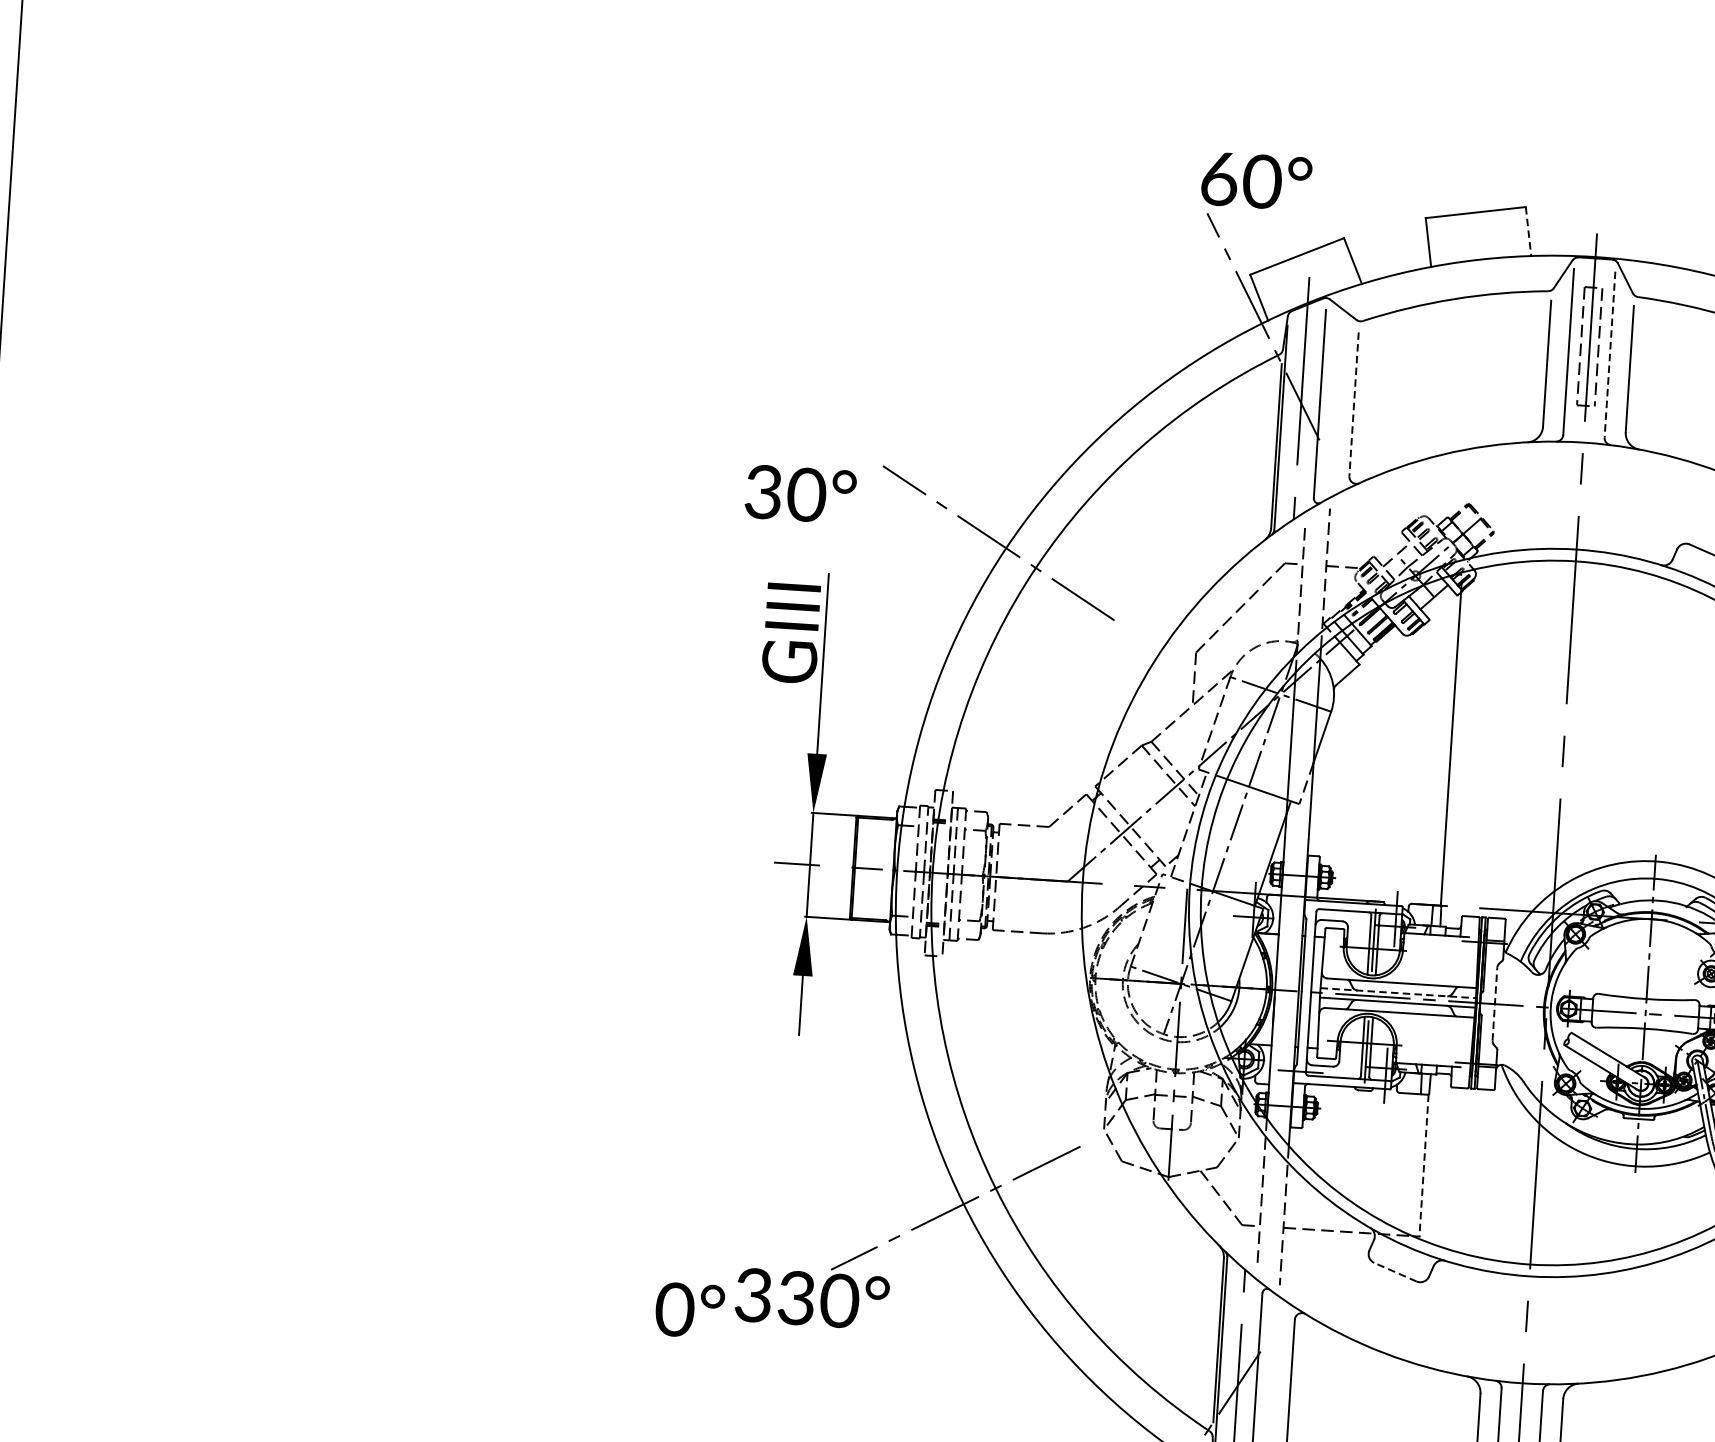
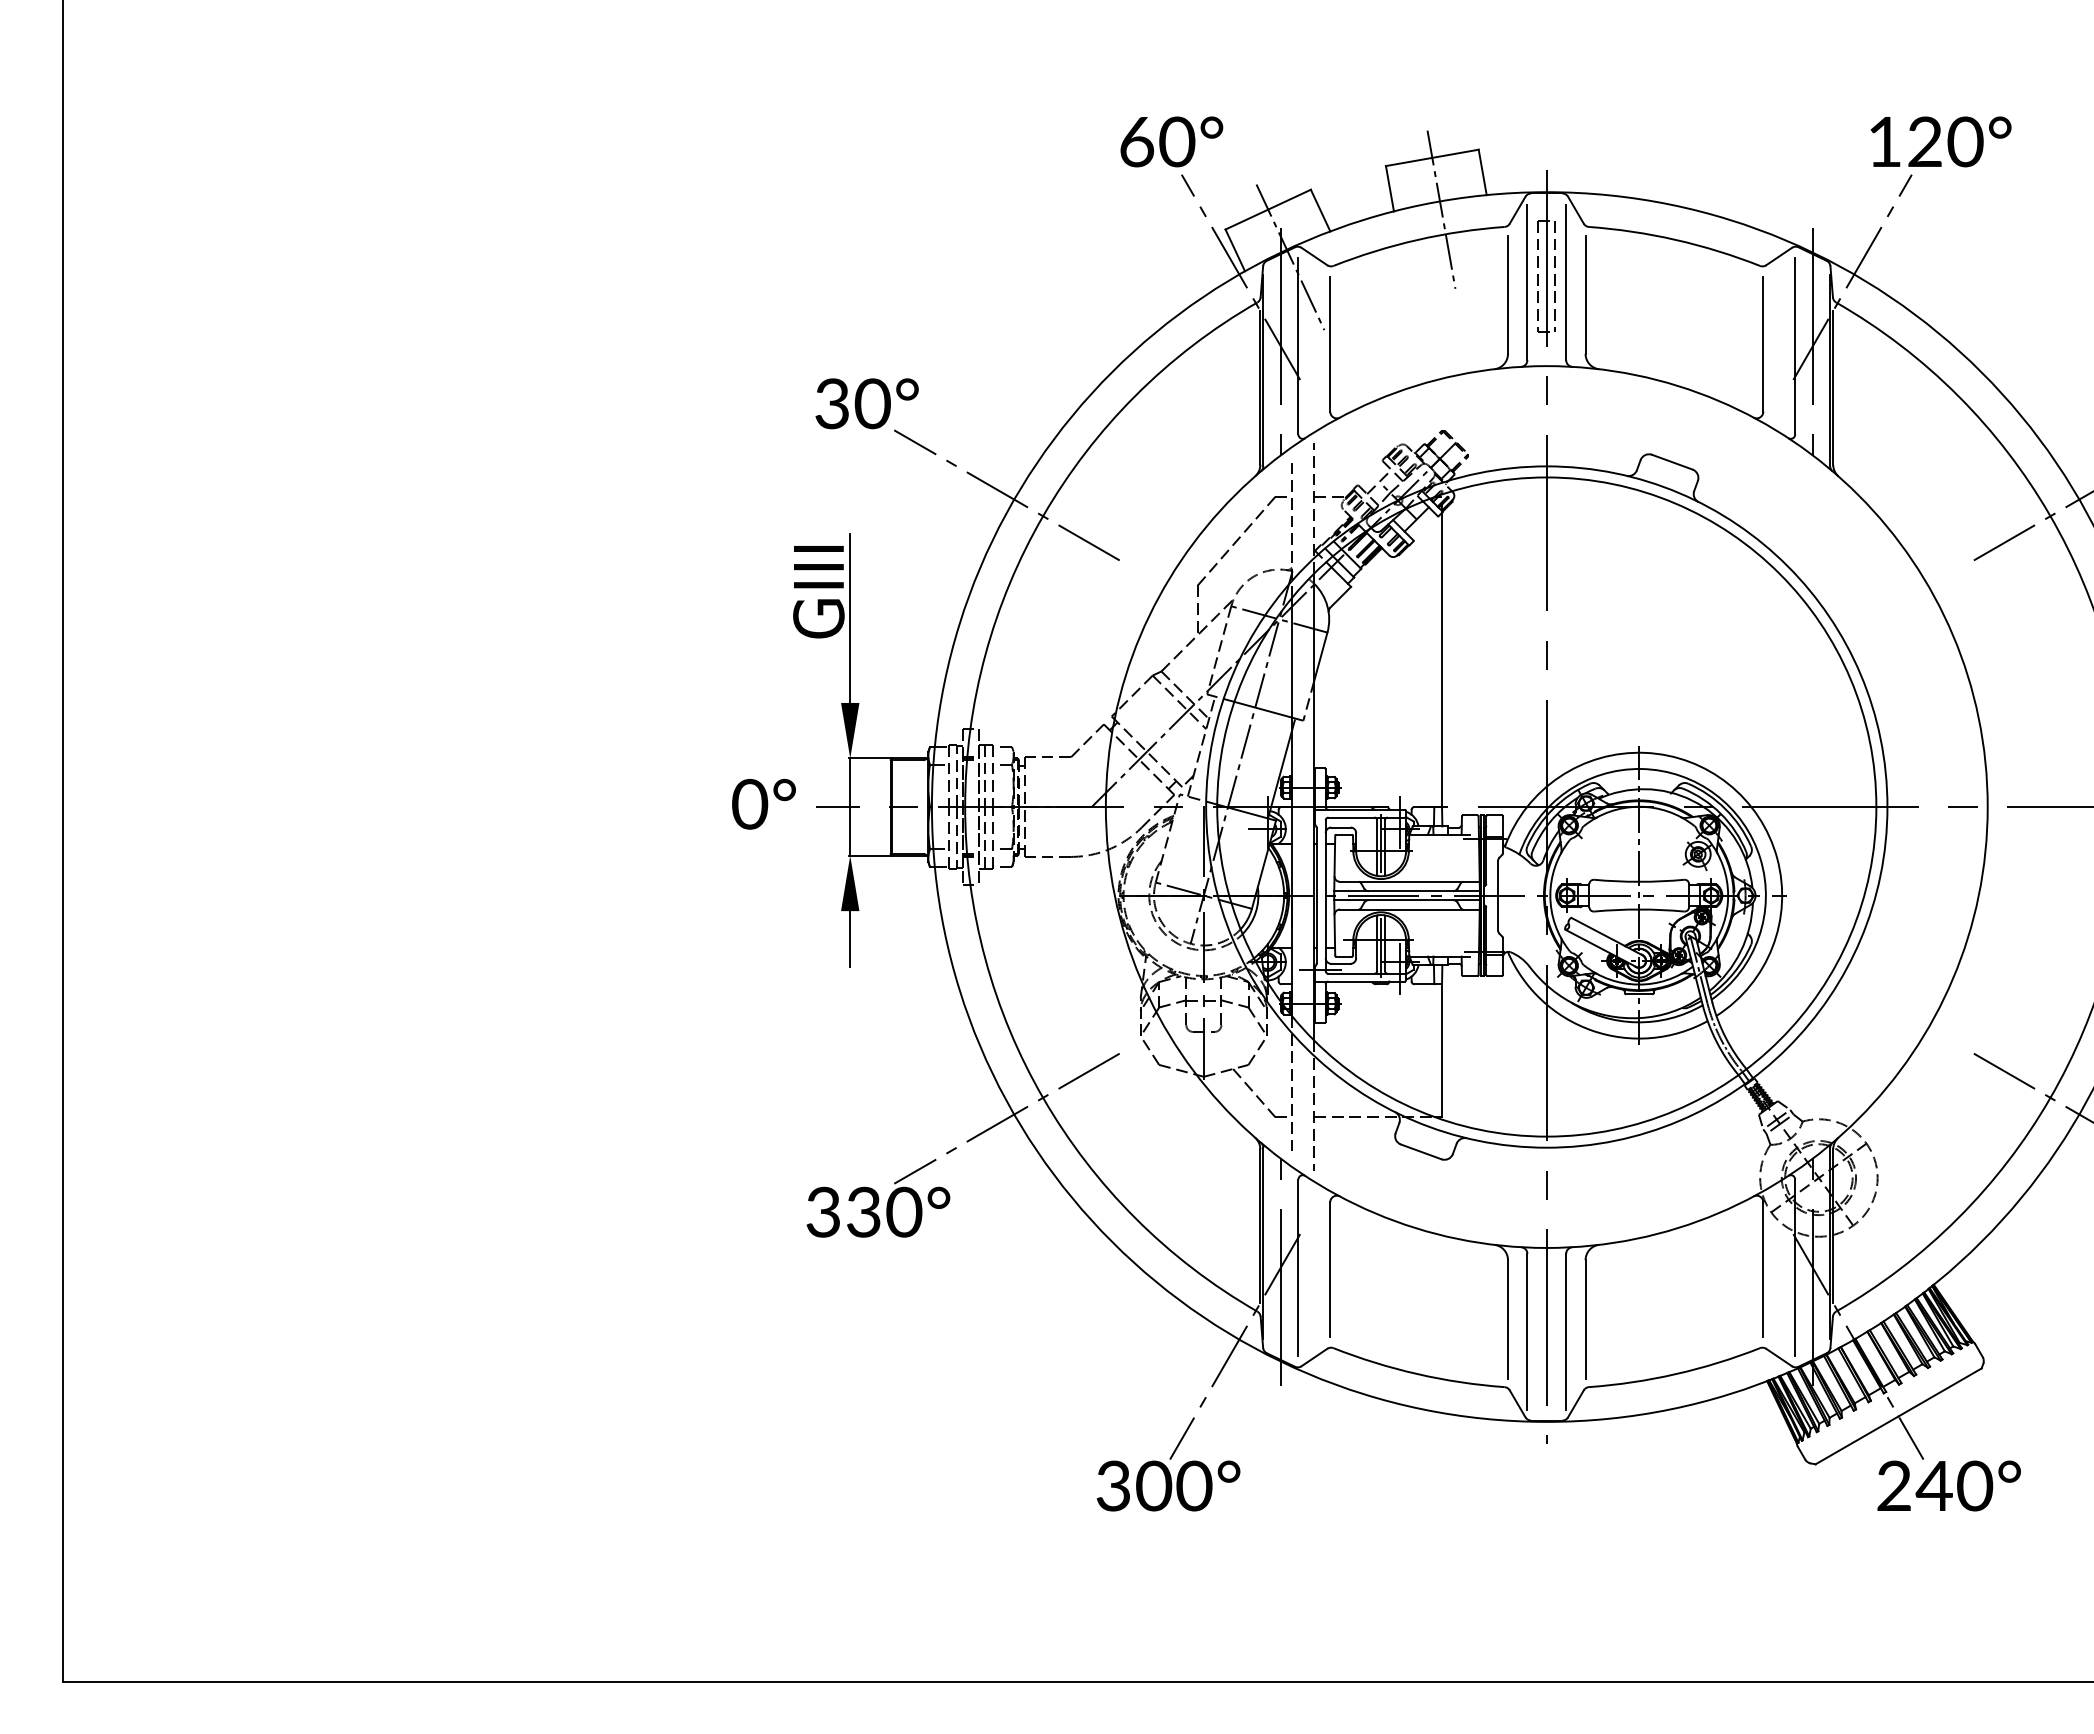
text: (1256, 180) -> (1171, 141), moved
line: (1528, 231) -> (1482, 172), dashed -> solid
line: (1482, 268) -> (1441, 209), added
line: (1317, 309) -> (1290, 257), added
line: (1610, 354) -> (1566, 282), dashed -> solid
line: (1354, 404) -> (1330, 344), dashed -> solid
text: (800, 494) -> (866, 403), moved
line: (1398, 993) -> (1407, 891), dashed -> solid
line: (1494, 1003) -> (1497, 895), dashed -> solid
line: (1424, 1165) -> (1441, 1050), dashed -> solid
line: (1395, 1271) -> (1421, 1151), dashed -> solid
text: (689, 1309) -> (763, 803), moved

